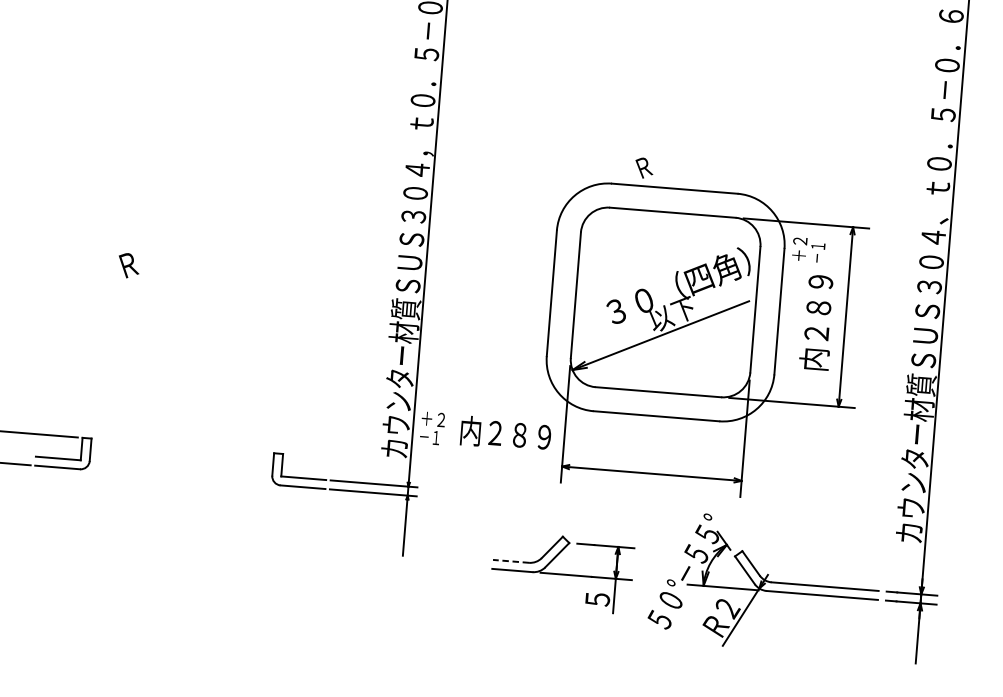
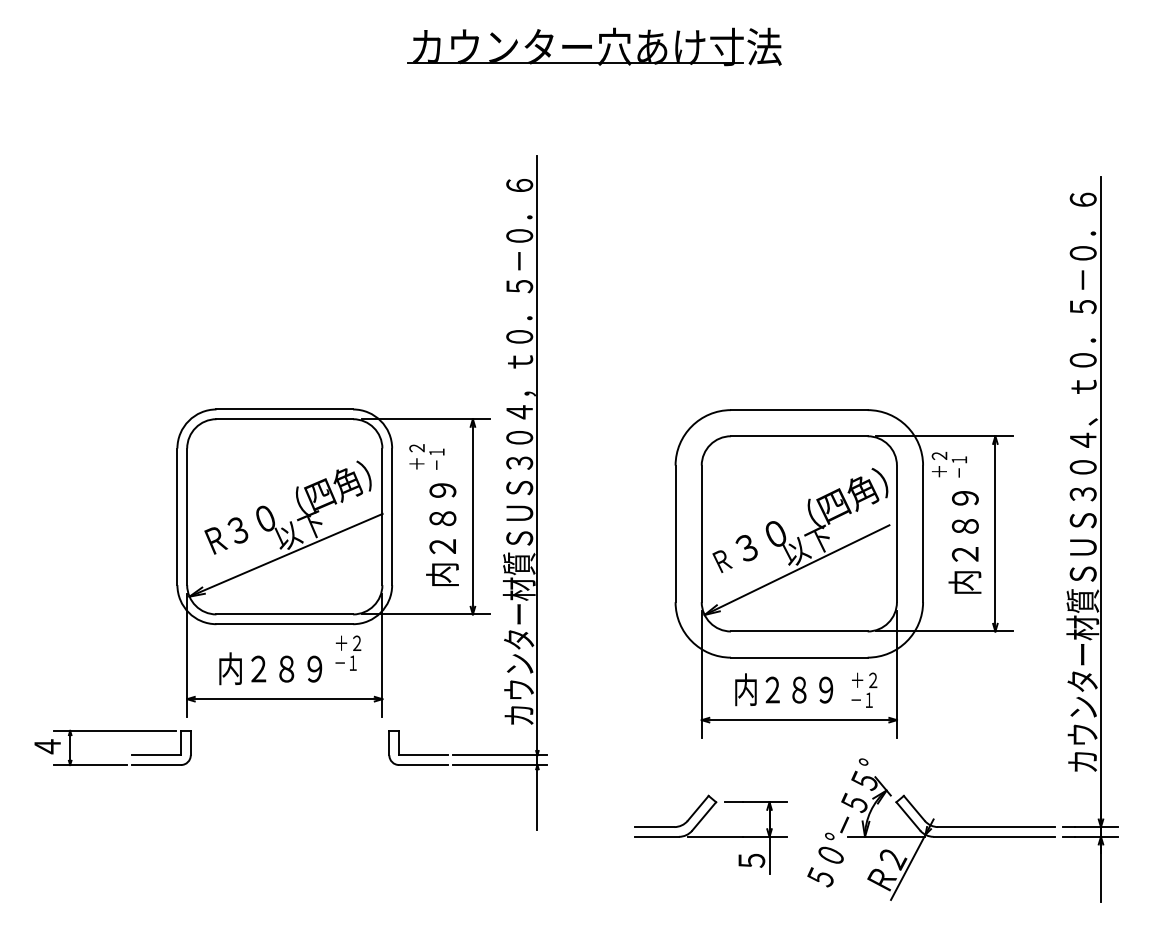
text: (644, 168) -> (722, 561), moved
part: (235, 294) -> (333, 562), added
text: (432, 427) -> (864, 689), moved
text: (506, 433) -> (784, 689), moved
line: (510, 561) -> (654, 827), dashed -> solid

